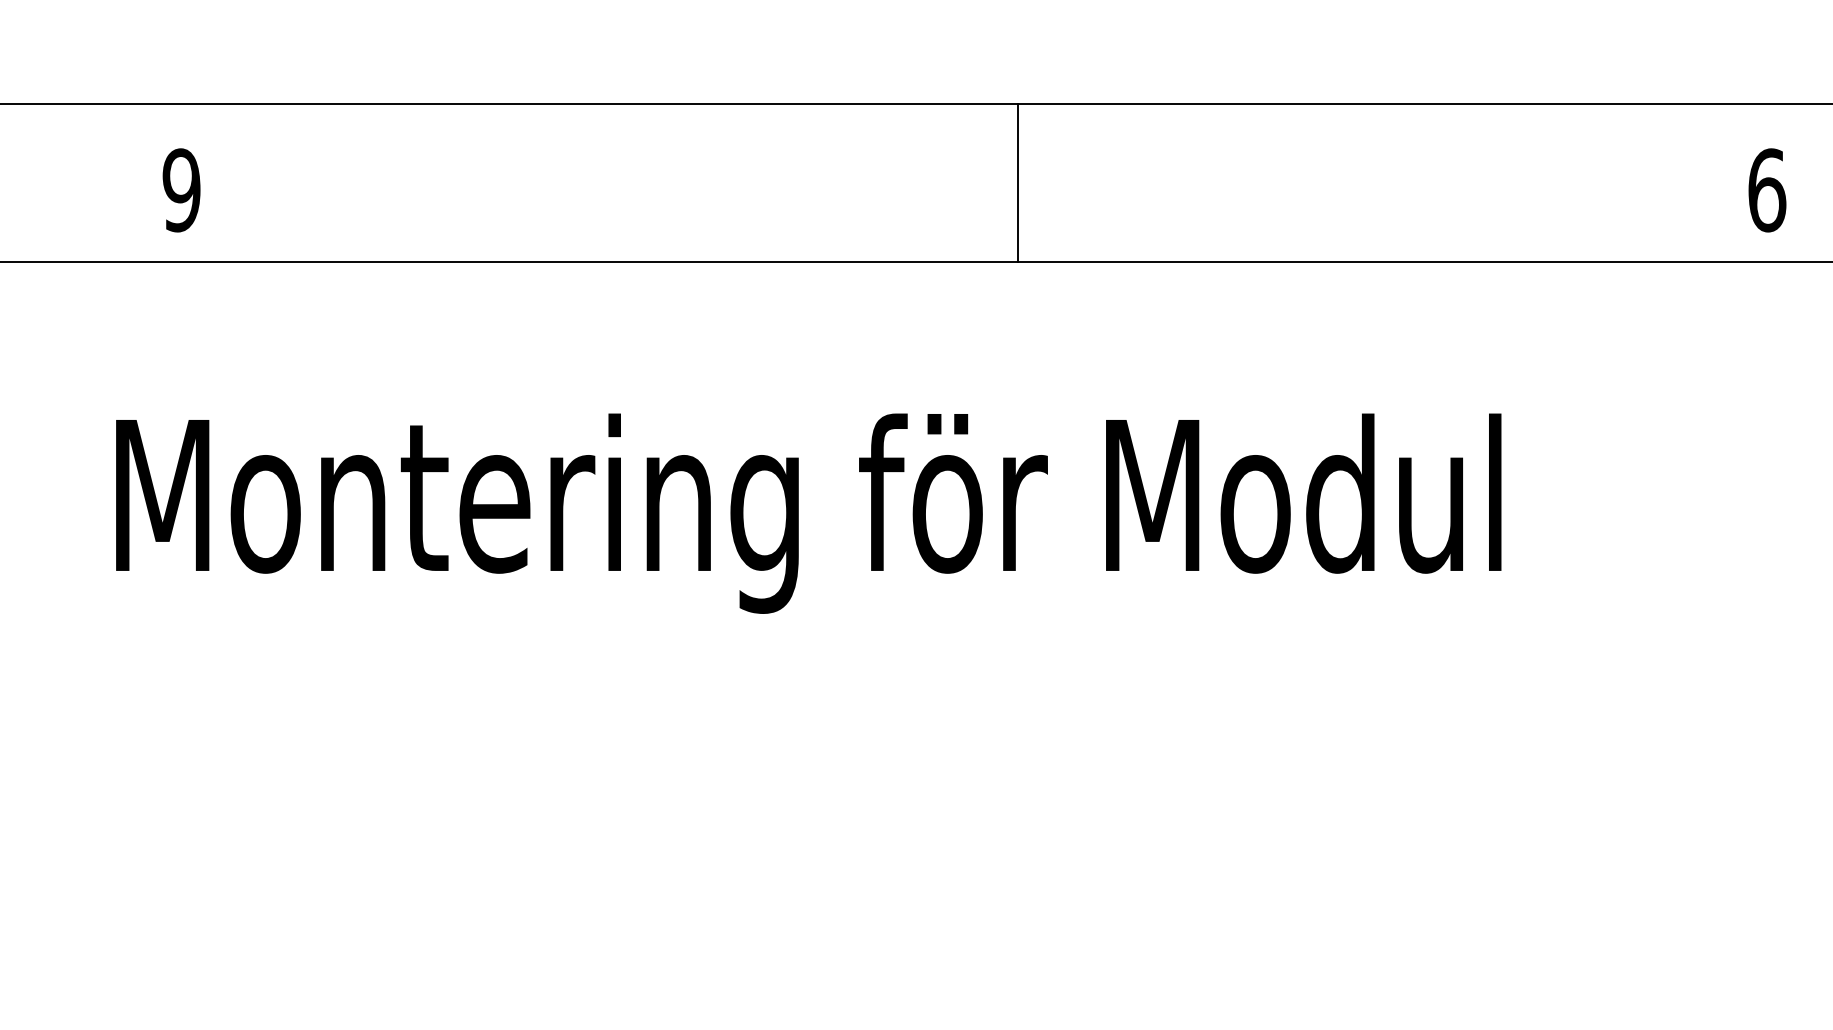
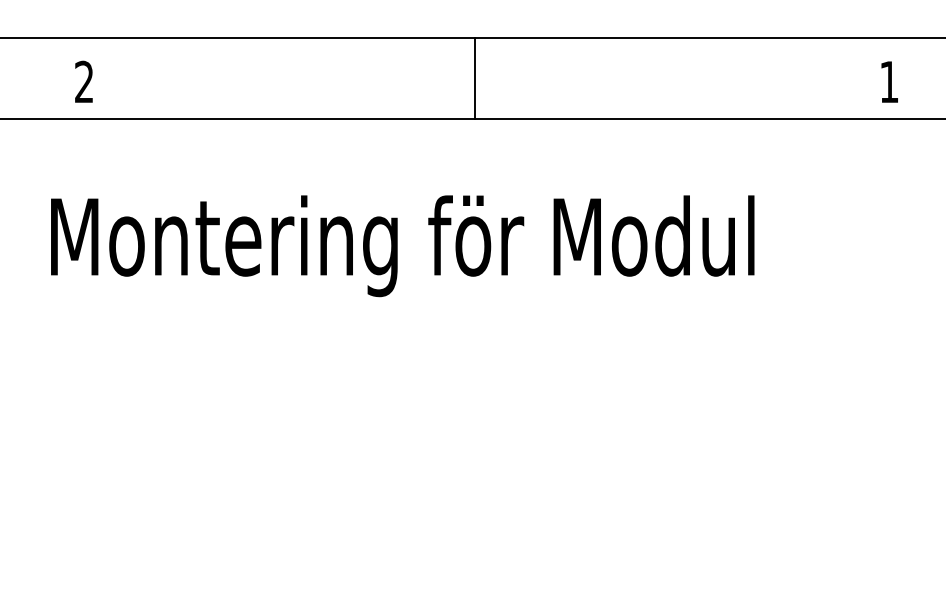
line: (1017, 183) -> (474, 78), moved
text: (180, 189) -> (83, 81), 9 -> 2
text: (1767, 189) -> (889, 81), 6 -> 1

